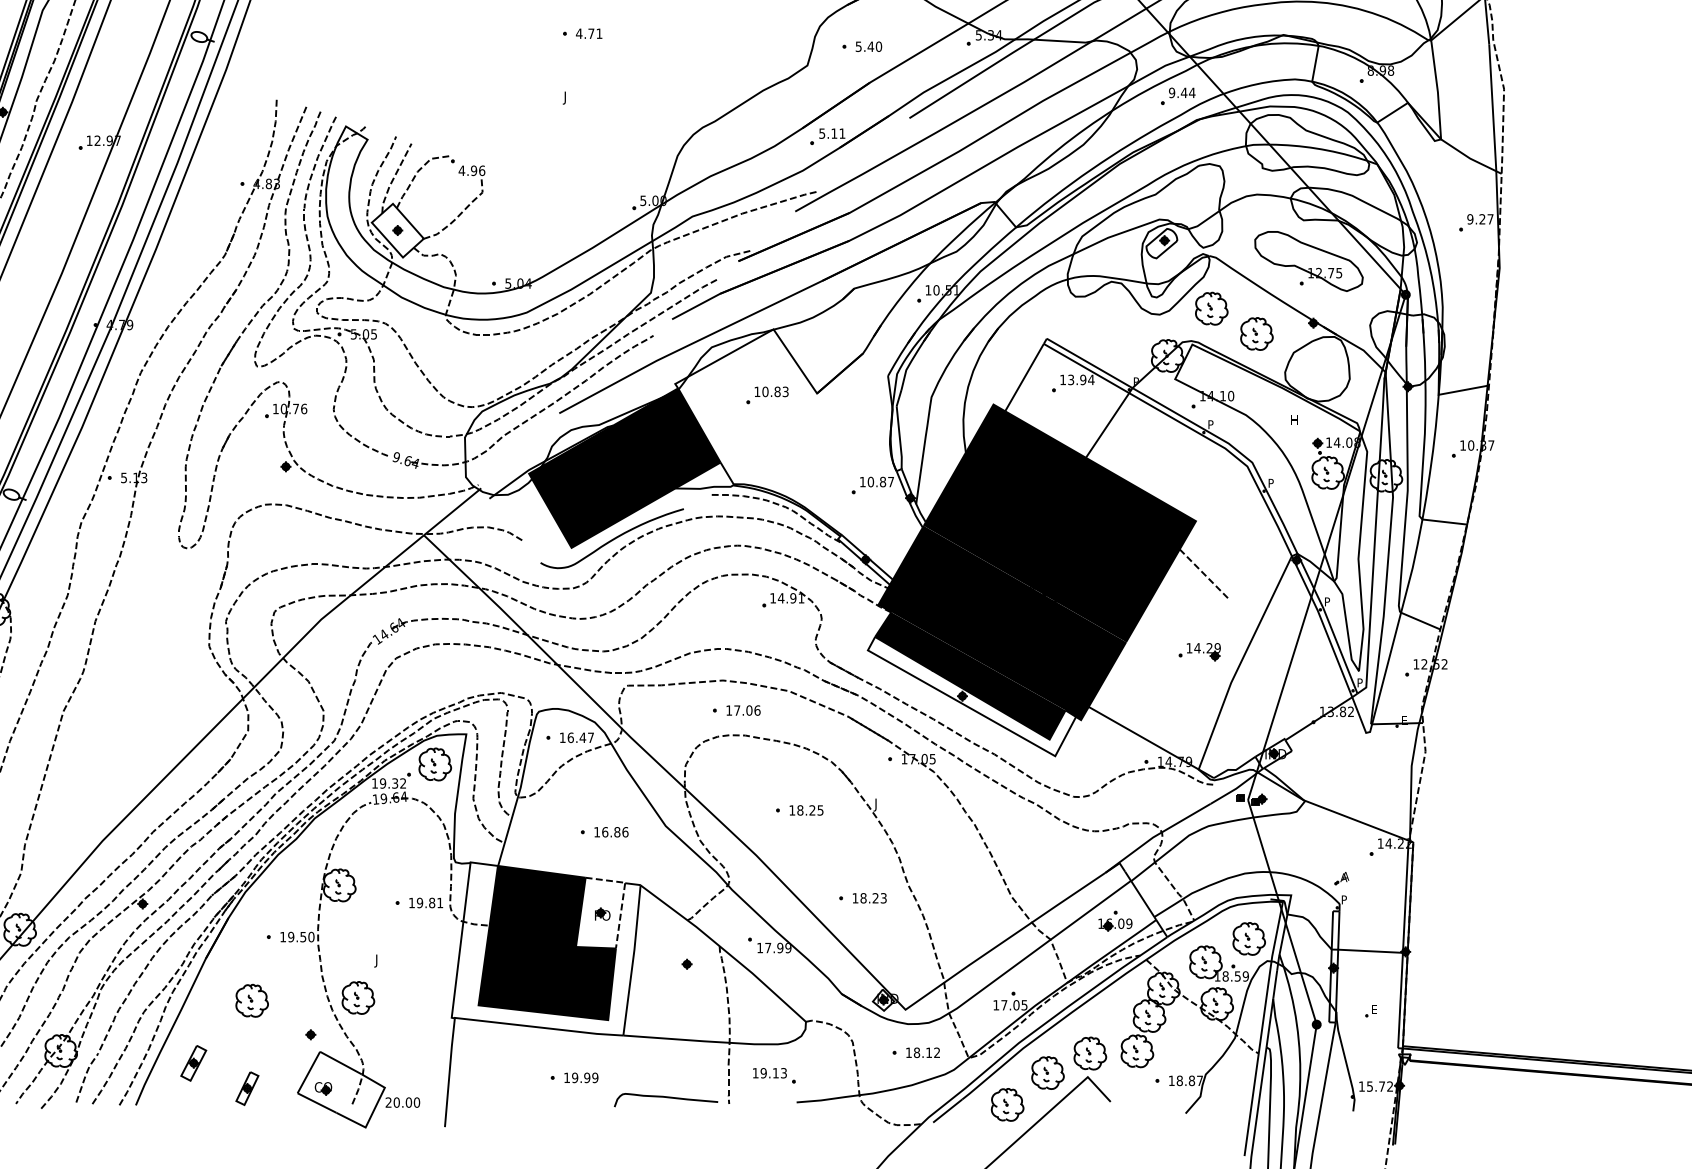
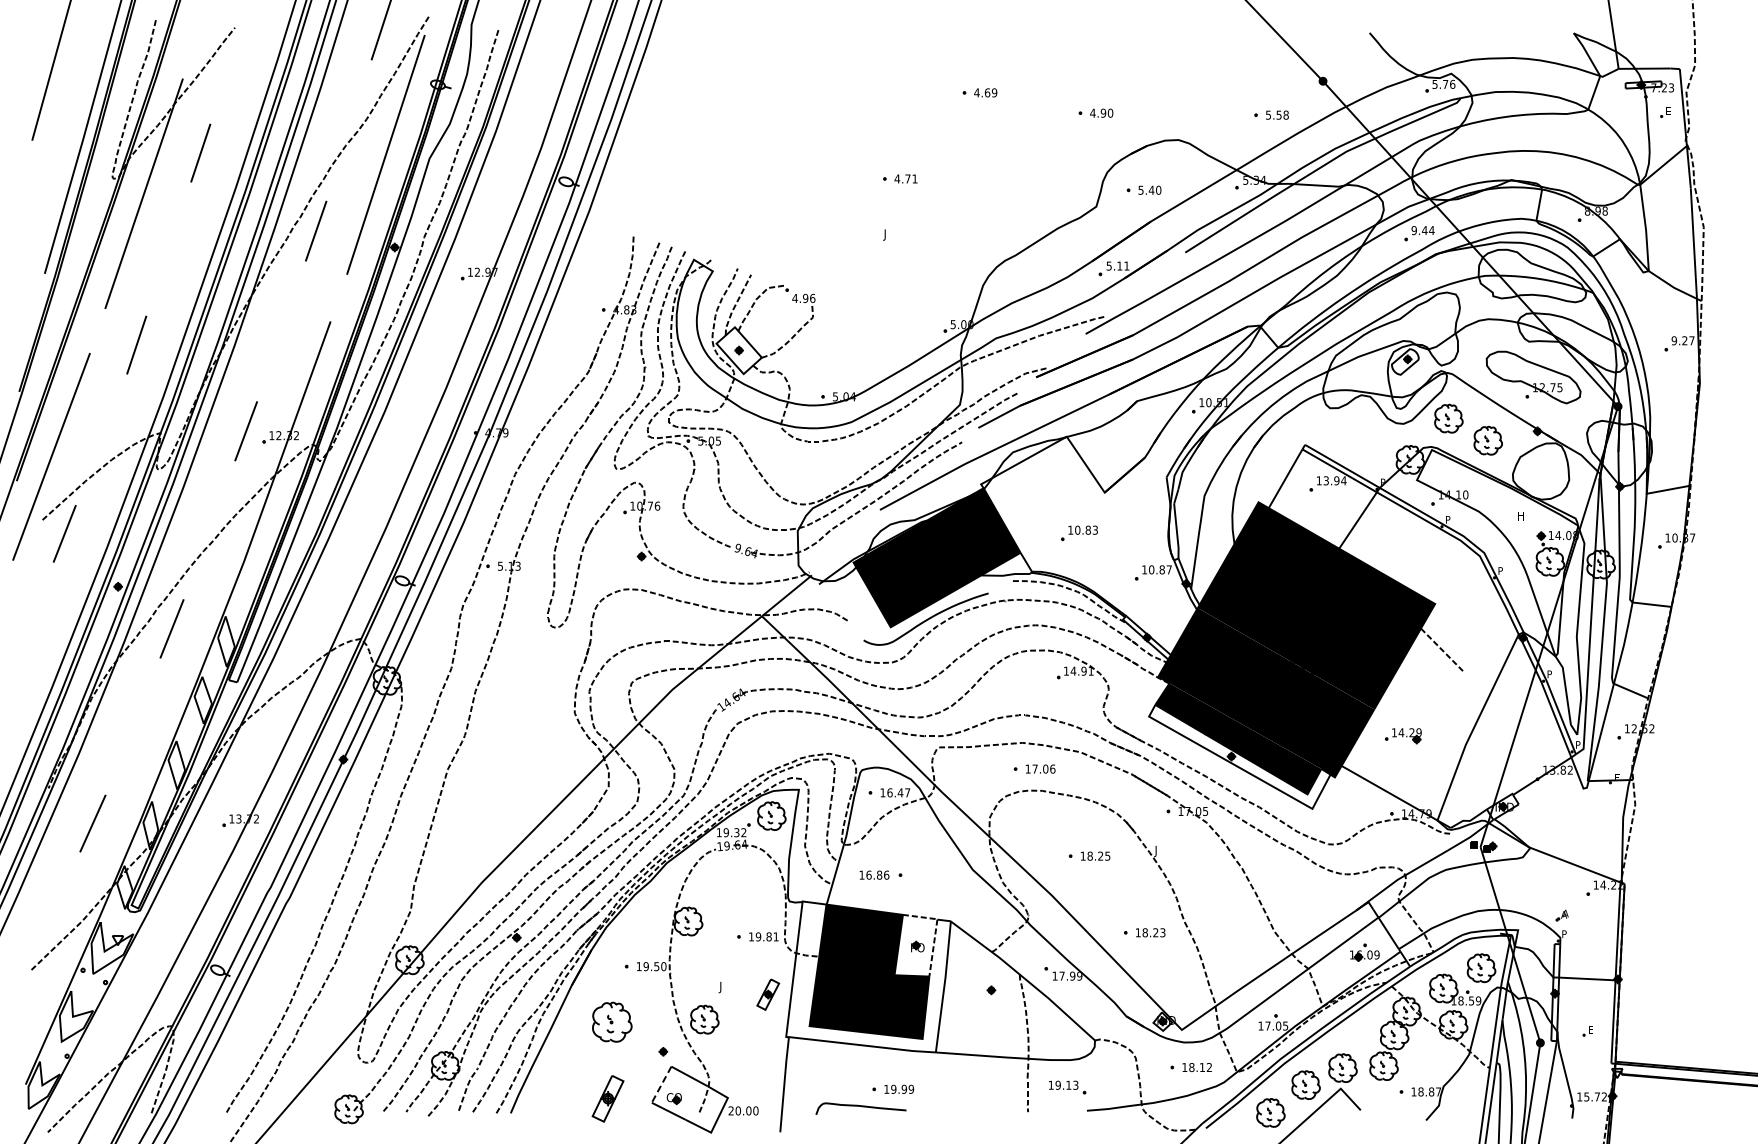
part: (767, 394) -> (1079, 532), moved
part: (1199, 652) -> (1403, 736), moved
text: (611, 831) -> (874, 874), moved
part: (251, 1000) -> (611, 1021), size x1.4
part: (194, 1063) -> (768, 994), moved
line: (308, 1072) -> (661, 1084), solid -> dashed
part: (246, 1088) -> (607, 1098), size x1.6
curve: (666, 1098) -> (861, 1107), moved

